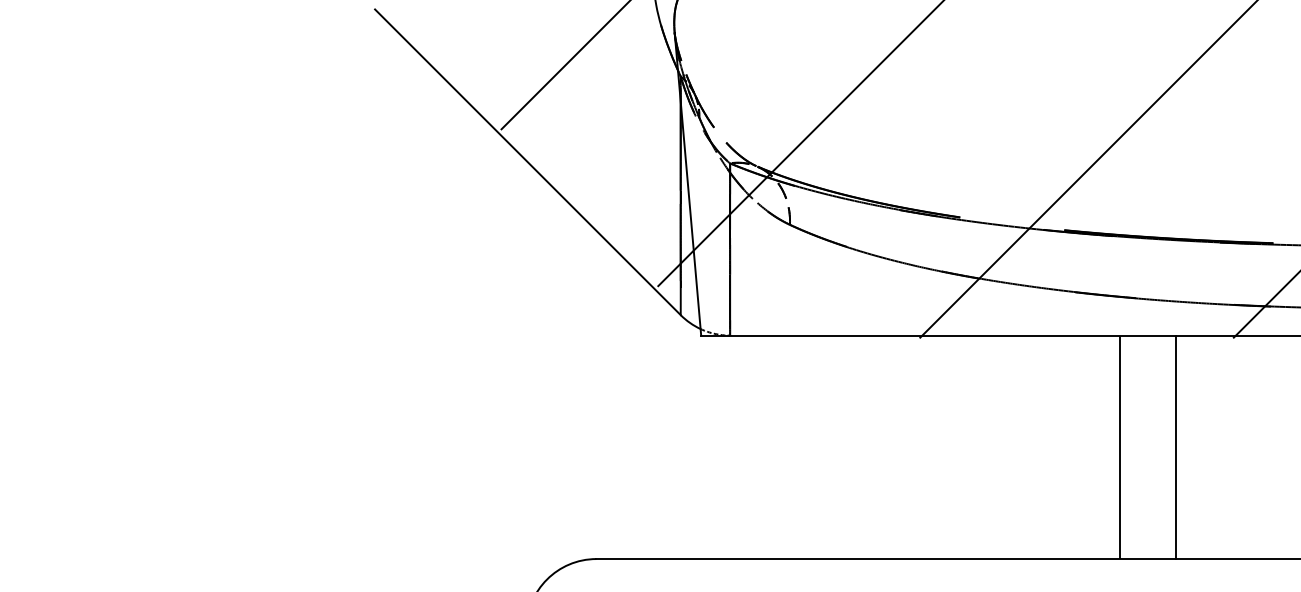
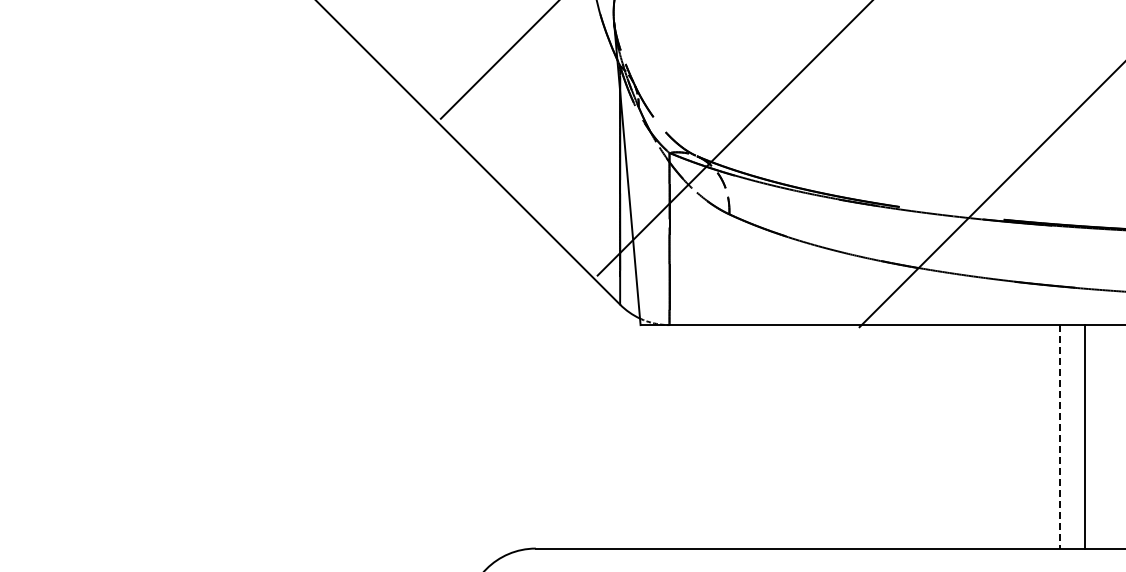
line: (1120, 447) -> (1059, 437), solid -> dashed
line: (1176, 447) -> (1085, 437), moved

